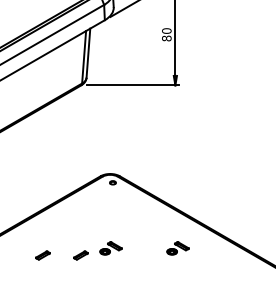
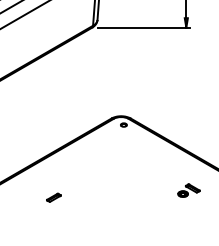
part: (110, 248) -> (121, 190), removed
part: (80, 255) -> (91, 197), removed

